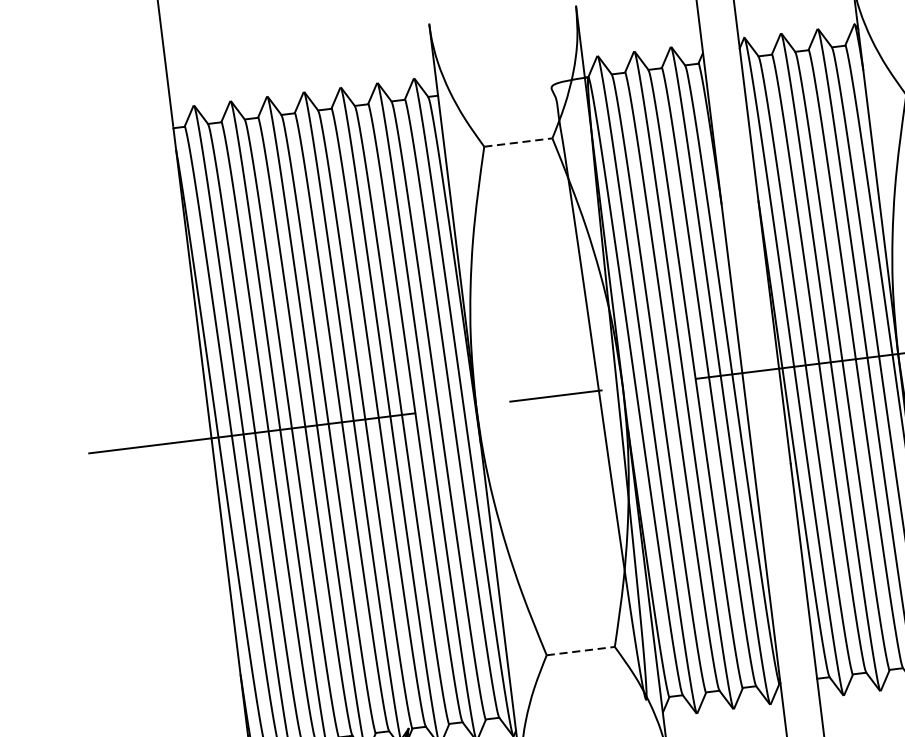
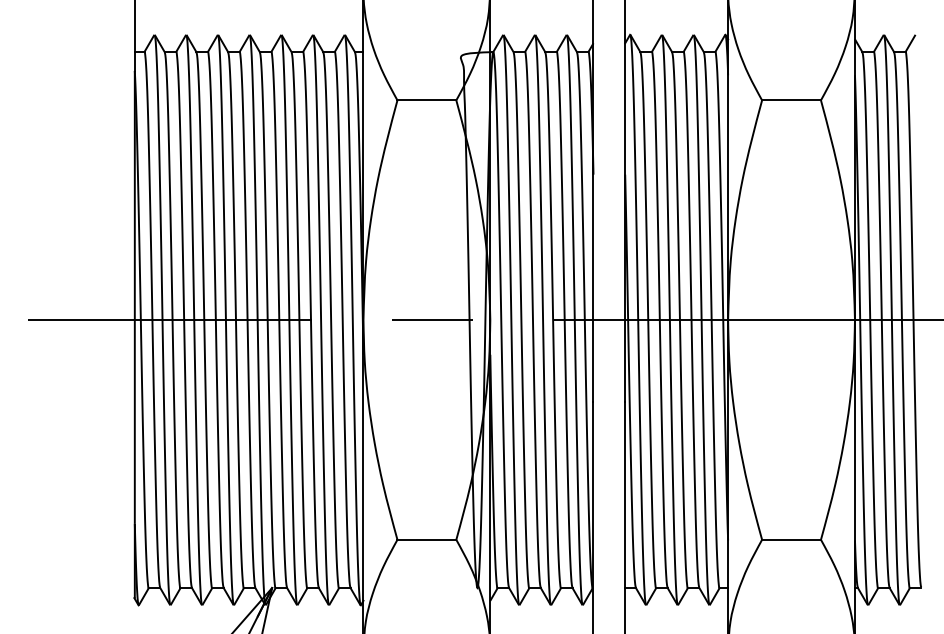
line: (519, 142) -> (427, 100), dashed -> solid
line: (581, 650) -> (427, 539), dashed -> solid

